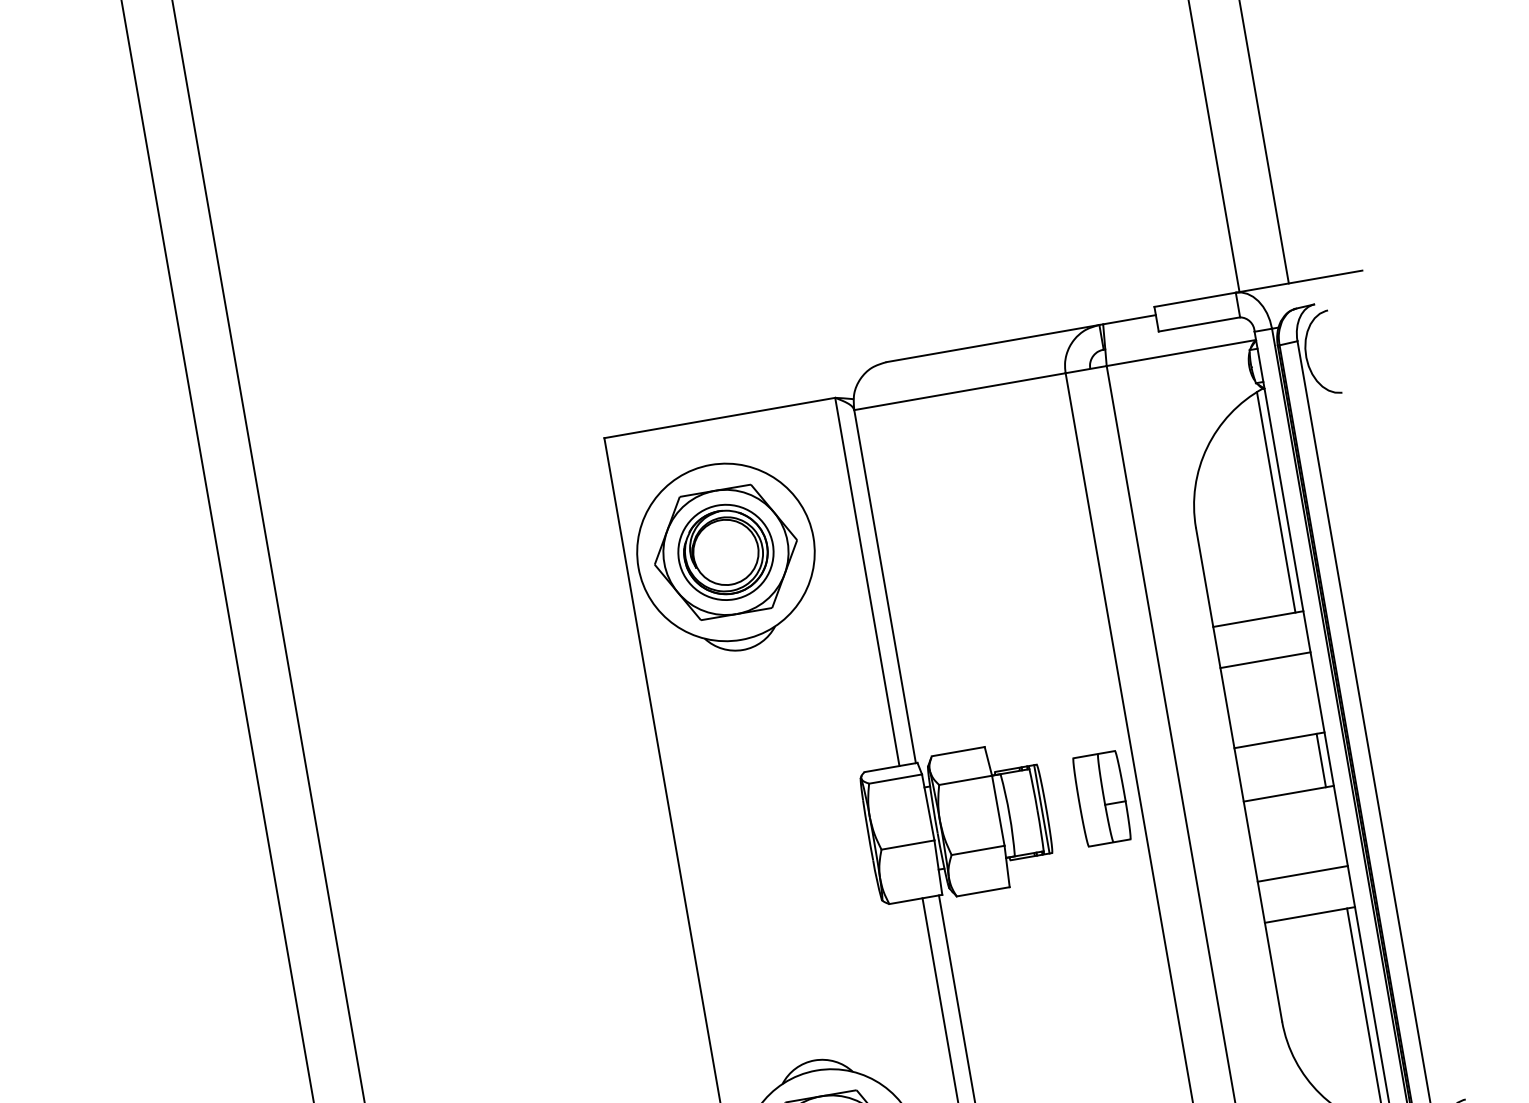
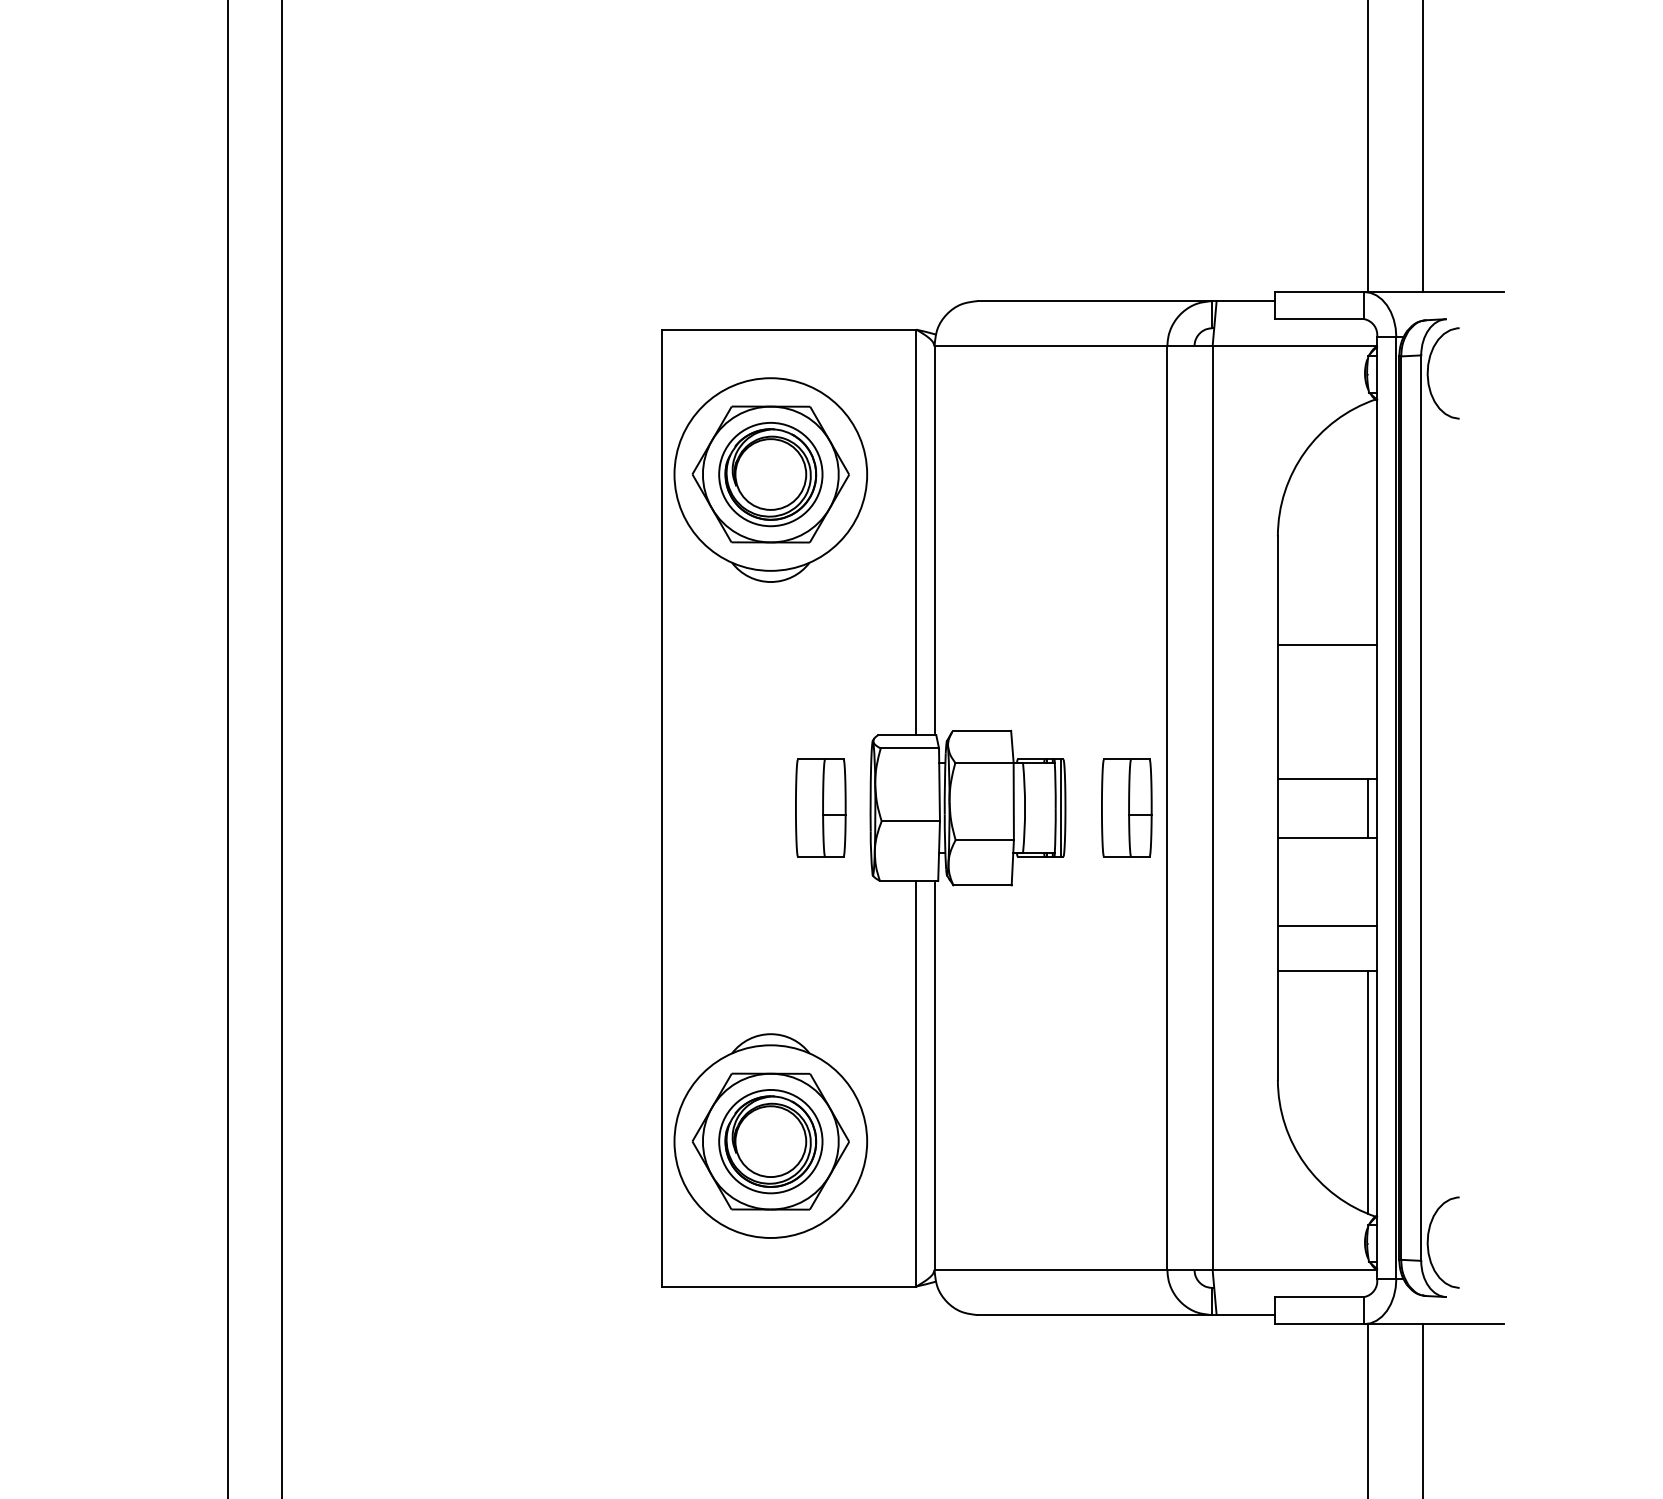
line: (1276, 502) -> (1368, 523), removed
line: (1265, 660) -> (1327, 690), removed
part: (823, 846) -> (820, 807), added

